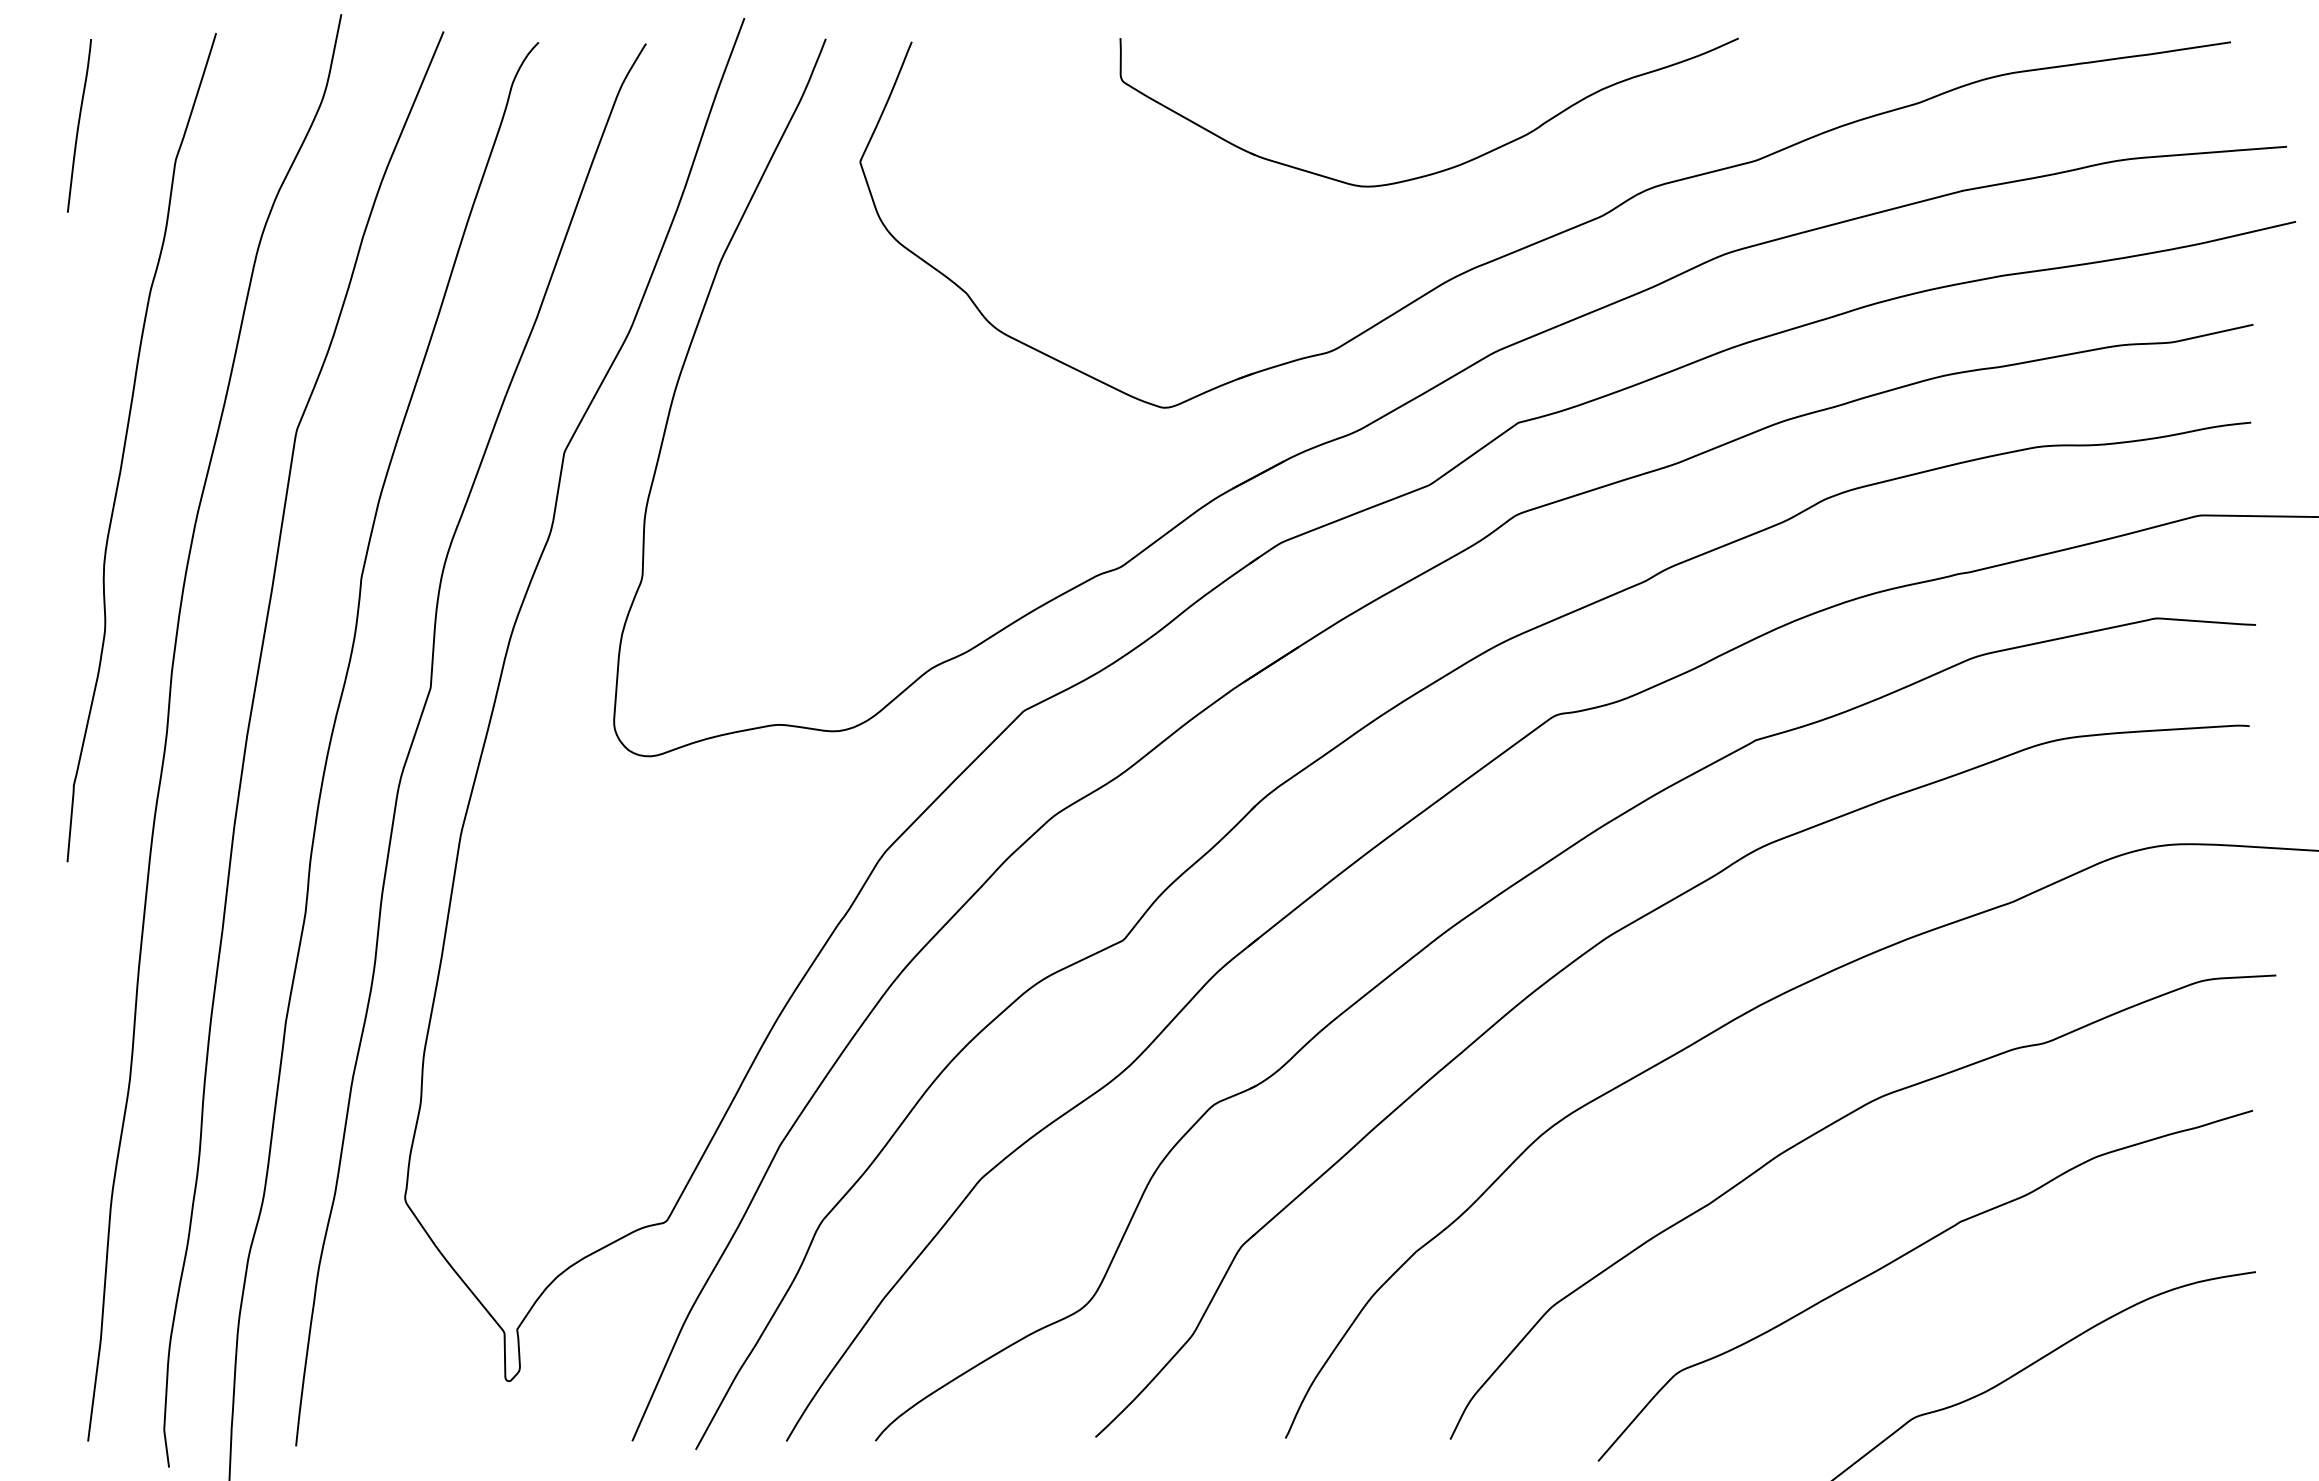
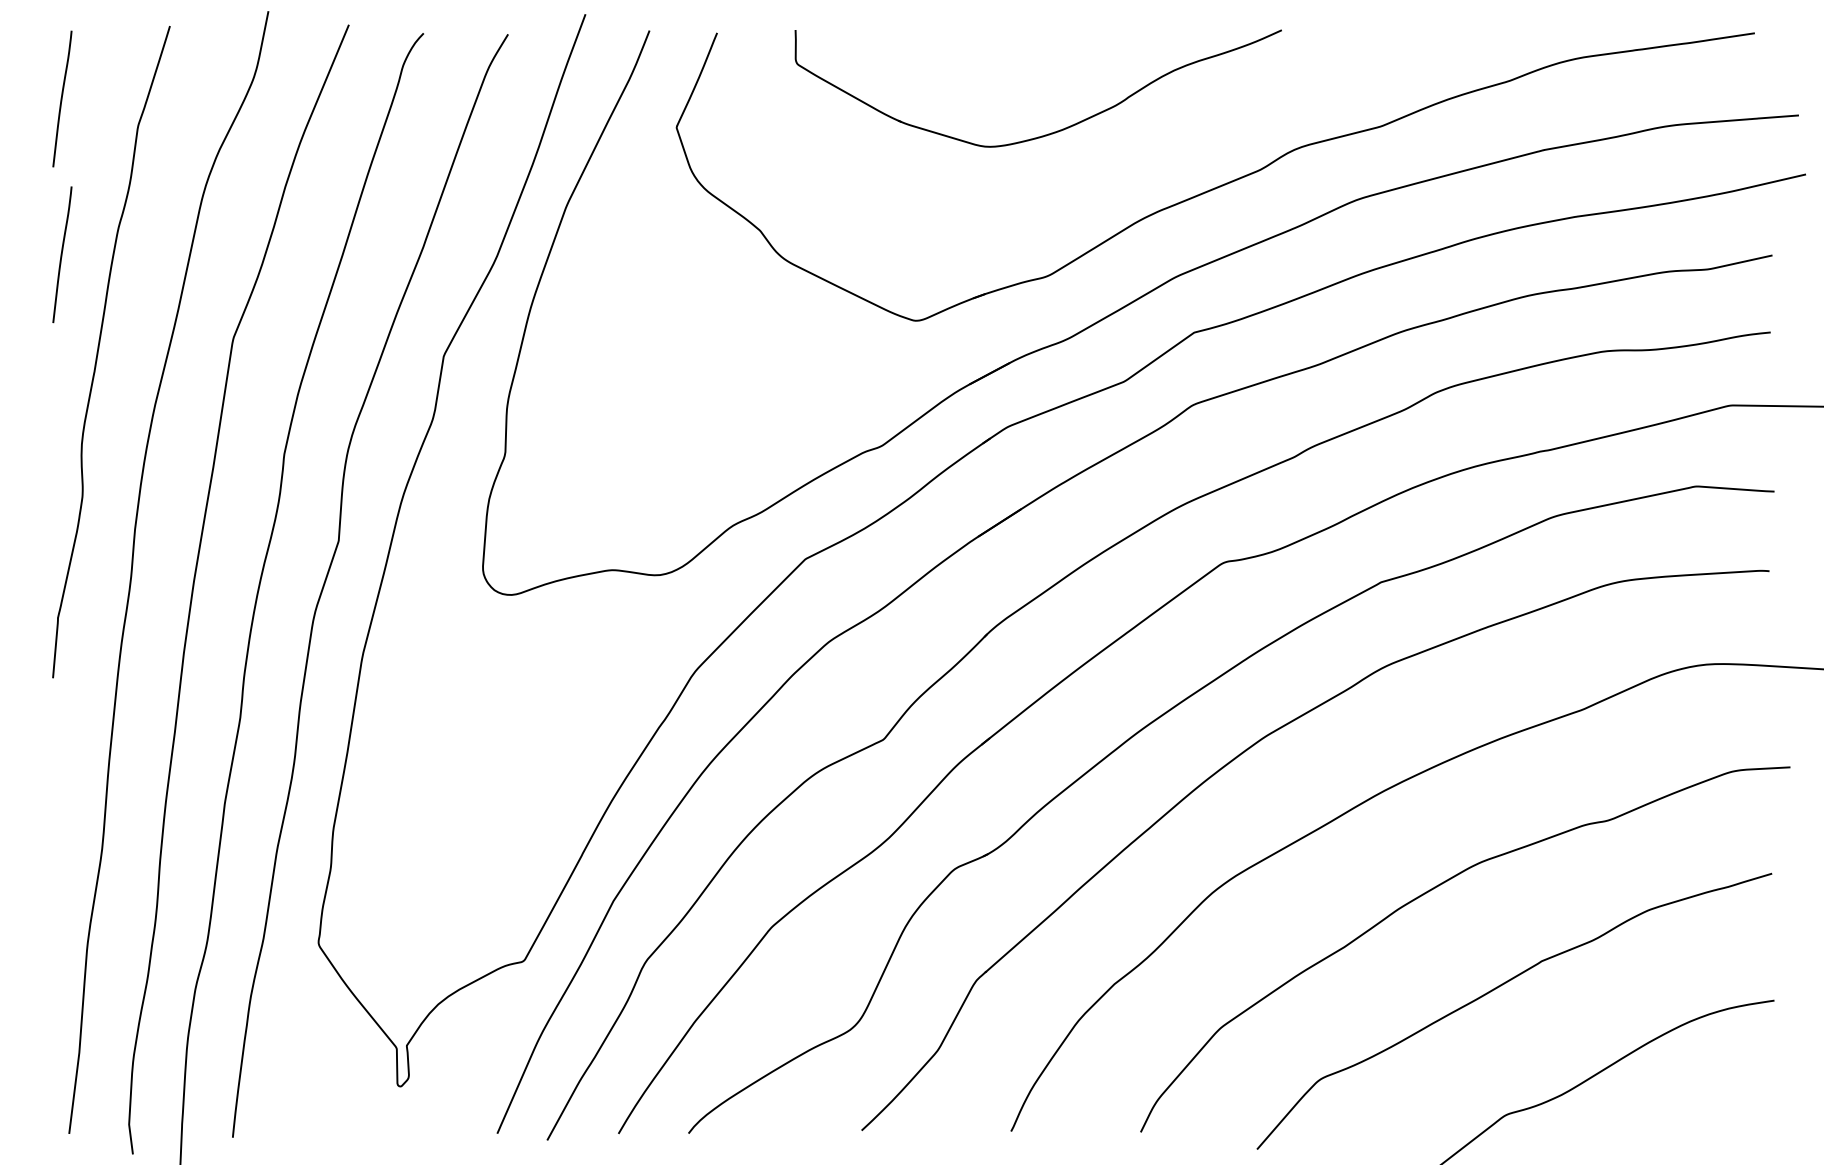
part: (1446, 168) -> (1052, 132), moved
curve: (79, 323) -> (62, 254), added

